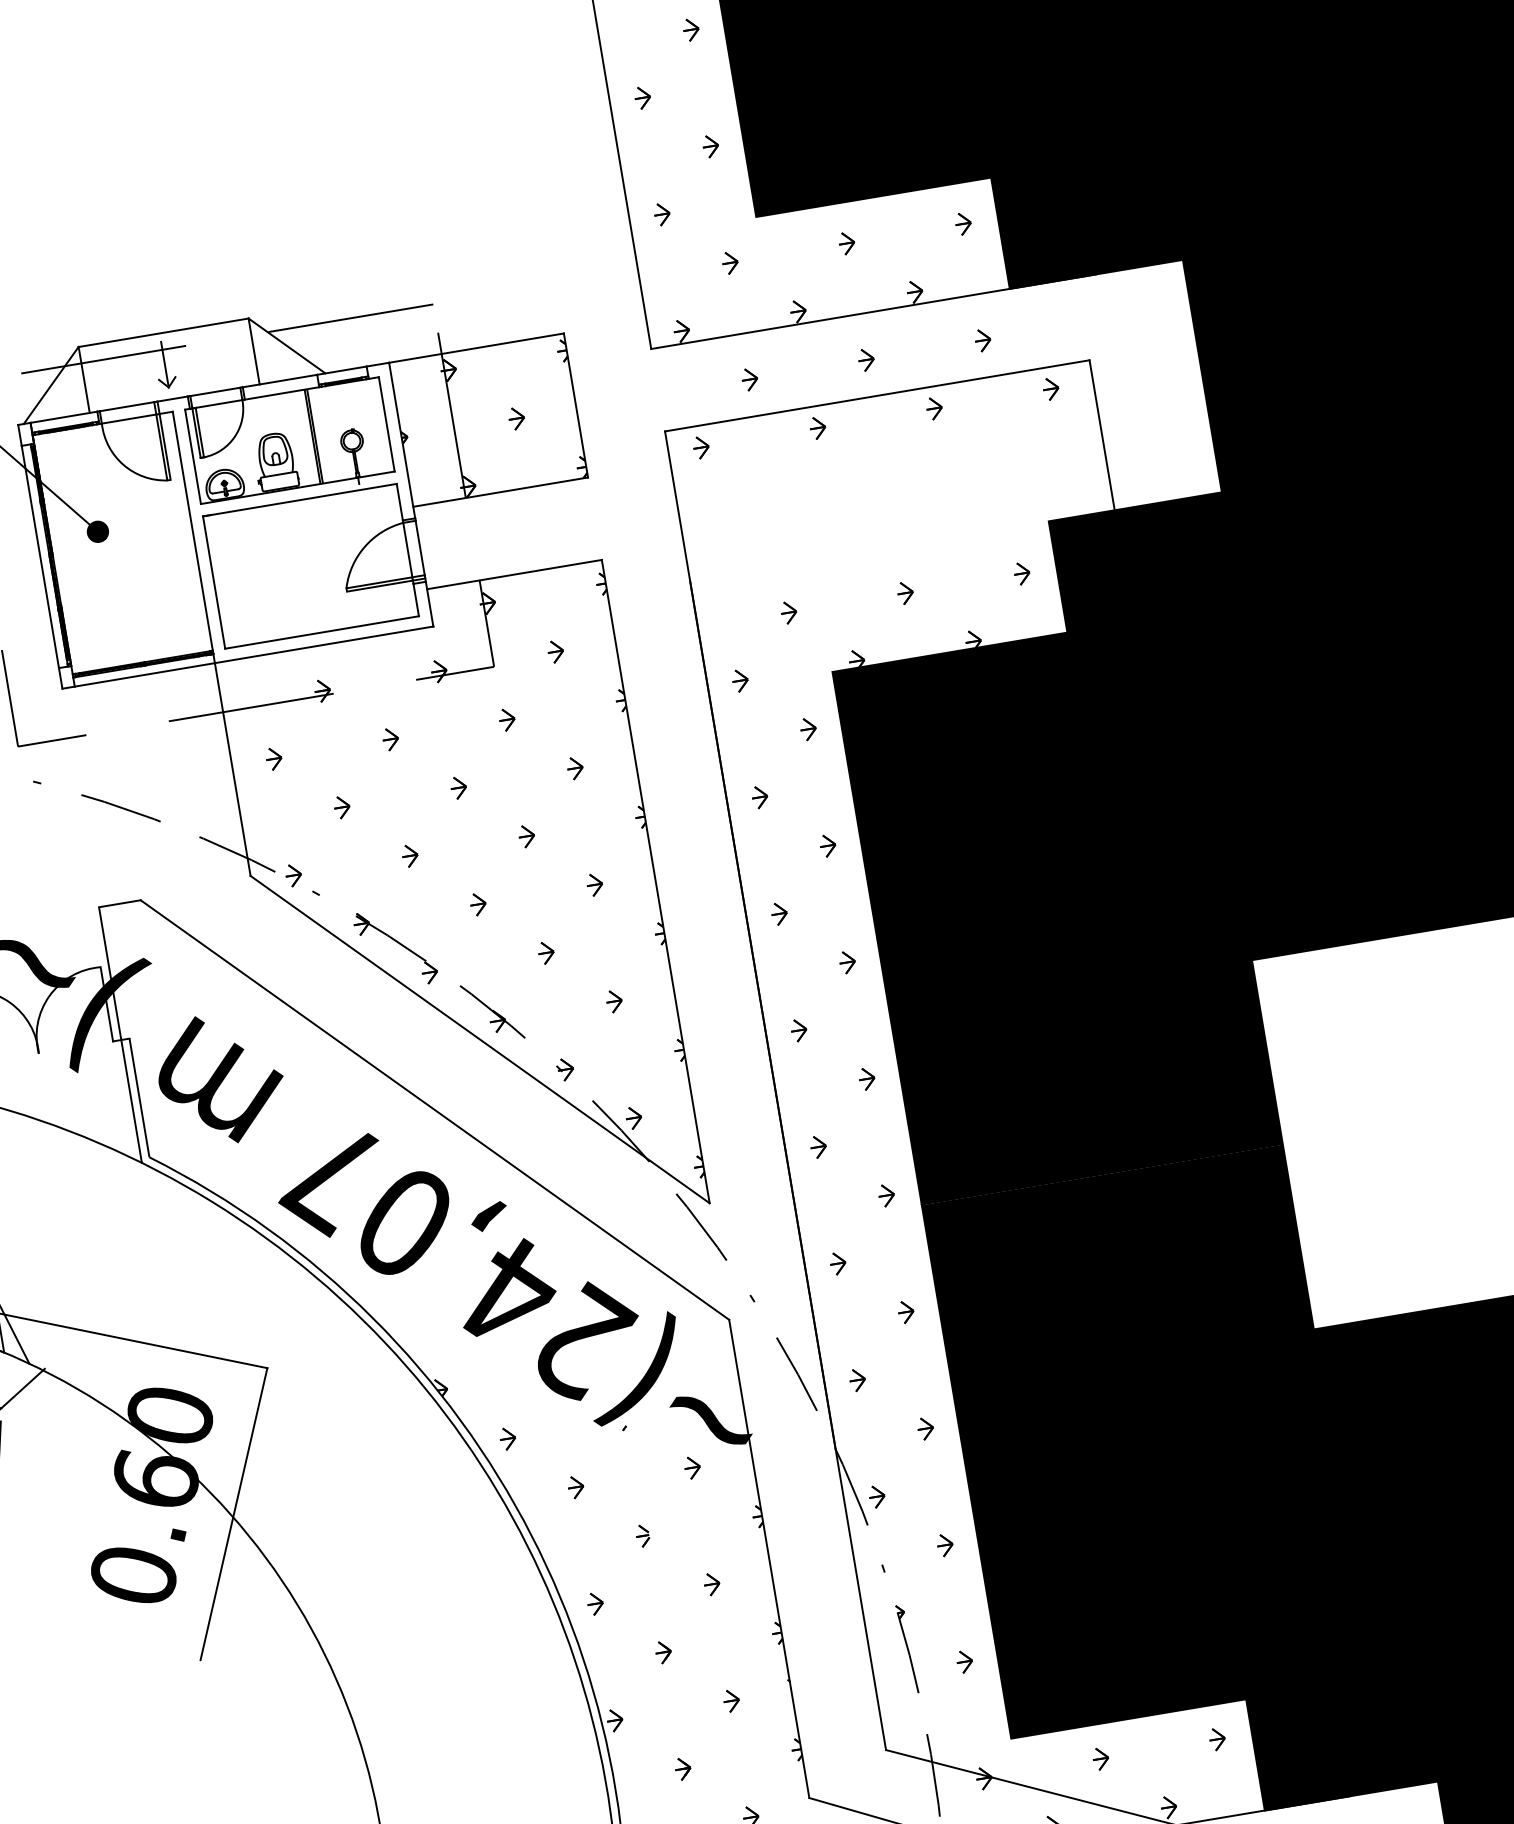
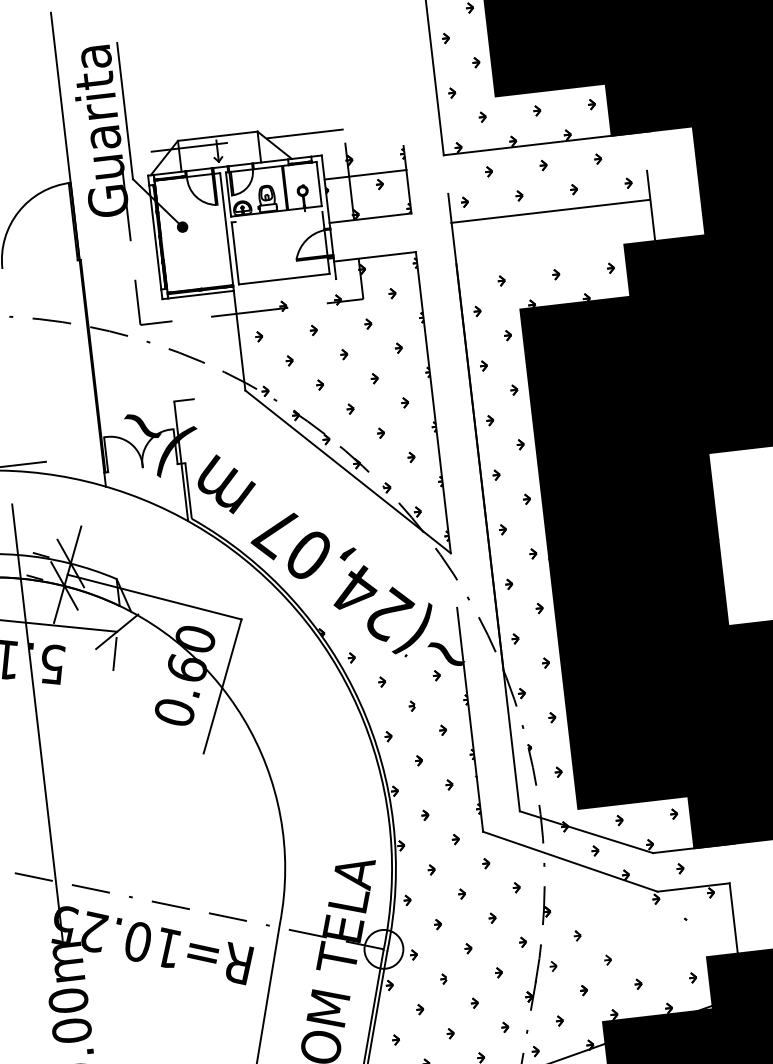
line: (476, 347) -> (365, 174), moved
line: (876, 394) -> (550, 210), moved
line: (298, 498) -> (276, 216), removed
line: (323, 643) -> (284, 284), removed
line: (435, 1109) -> (325, 503), removed

